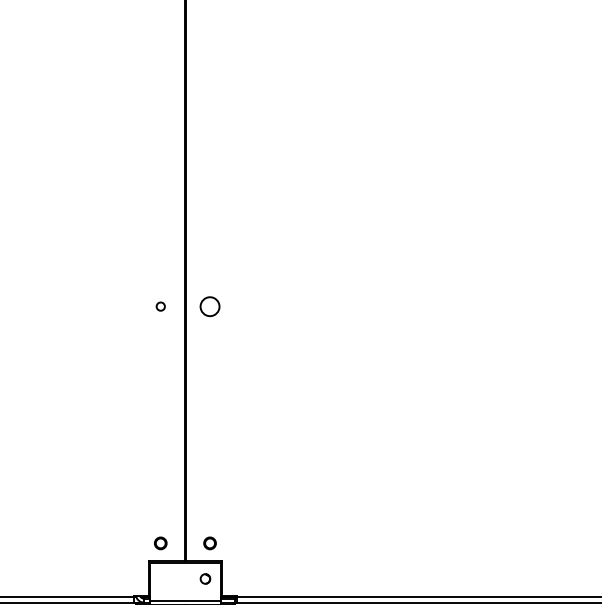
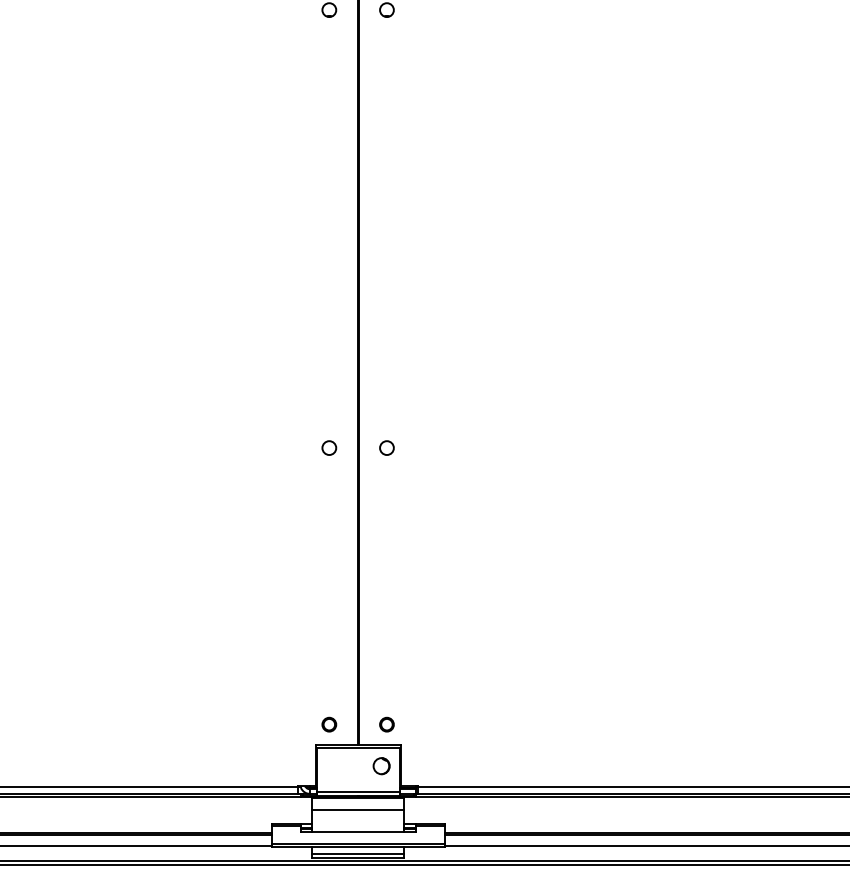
circle: (160, 306) -> (329, 447), size x1.43
circle: (209, 306) -> (386, 447), size x0.62
circle: (205, 579) -> (381, 766), size x1.43

